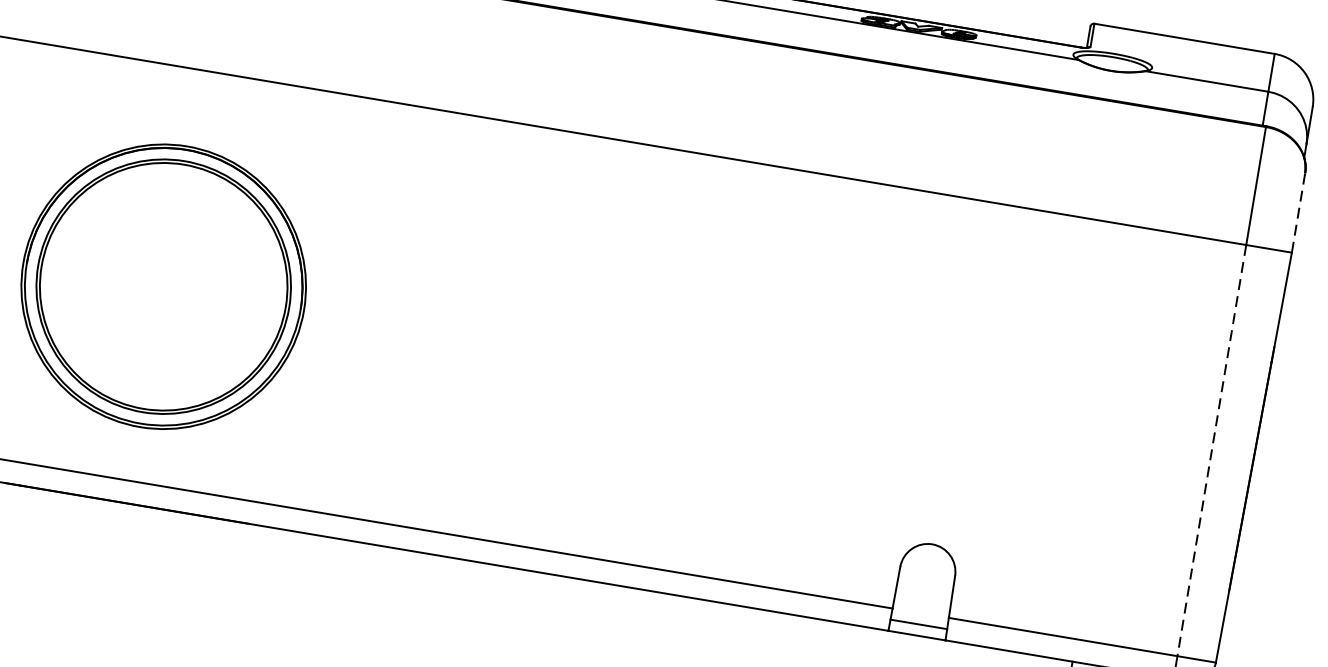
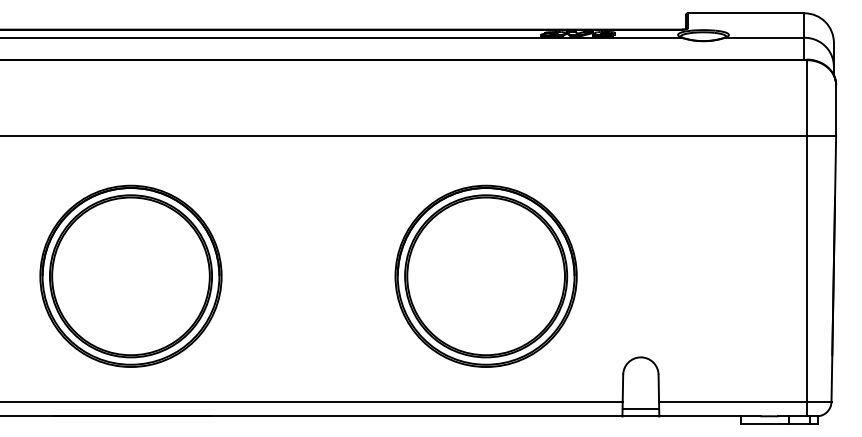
line: (1299, 212) -> (836, 110), dashed -> solid
part: (712, 377) -> (485, 275), added
line: (1211, 451) -> (806, 269), dashed -> solid

